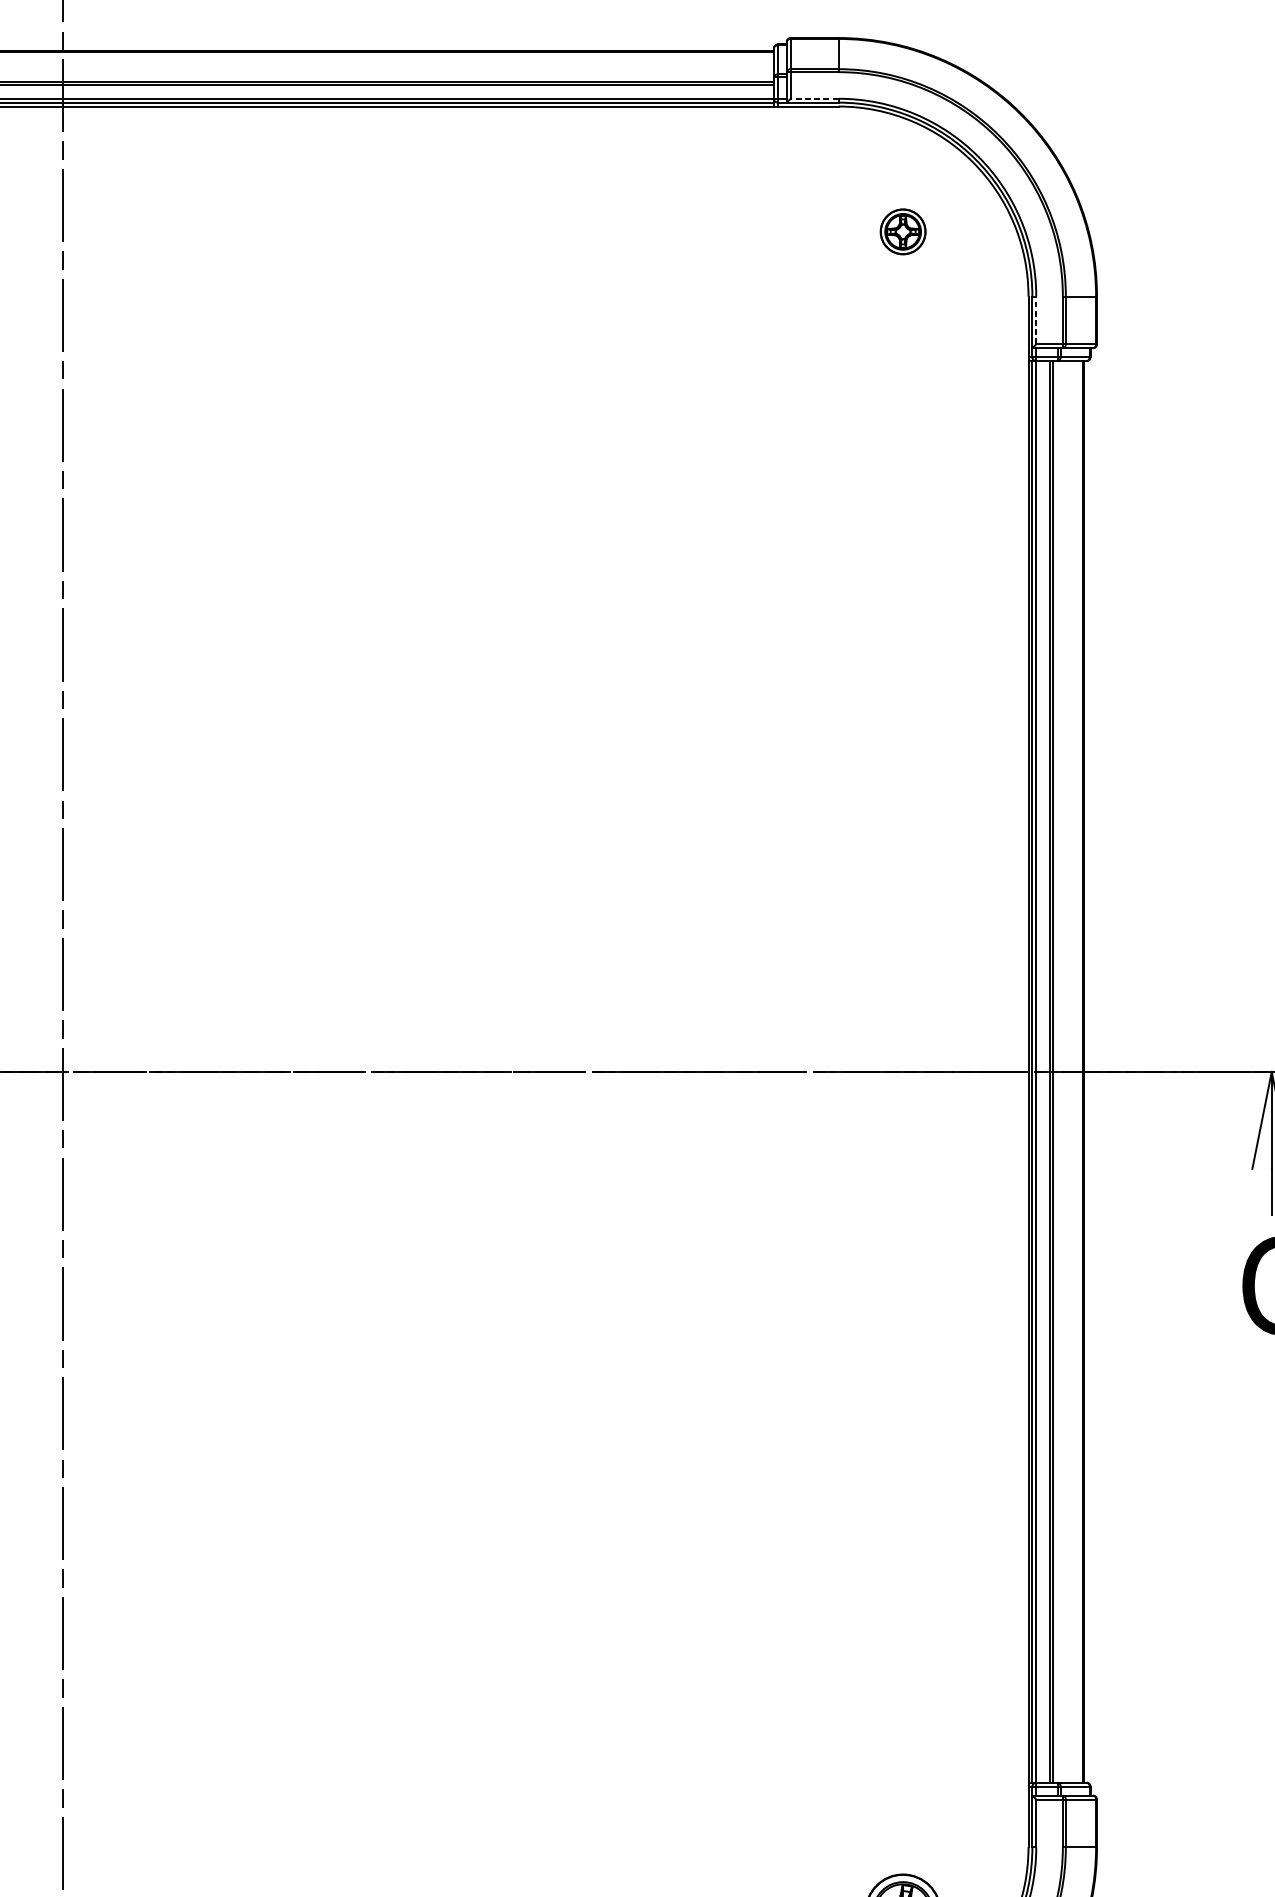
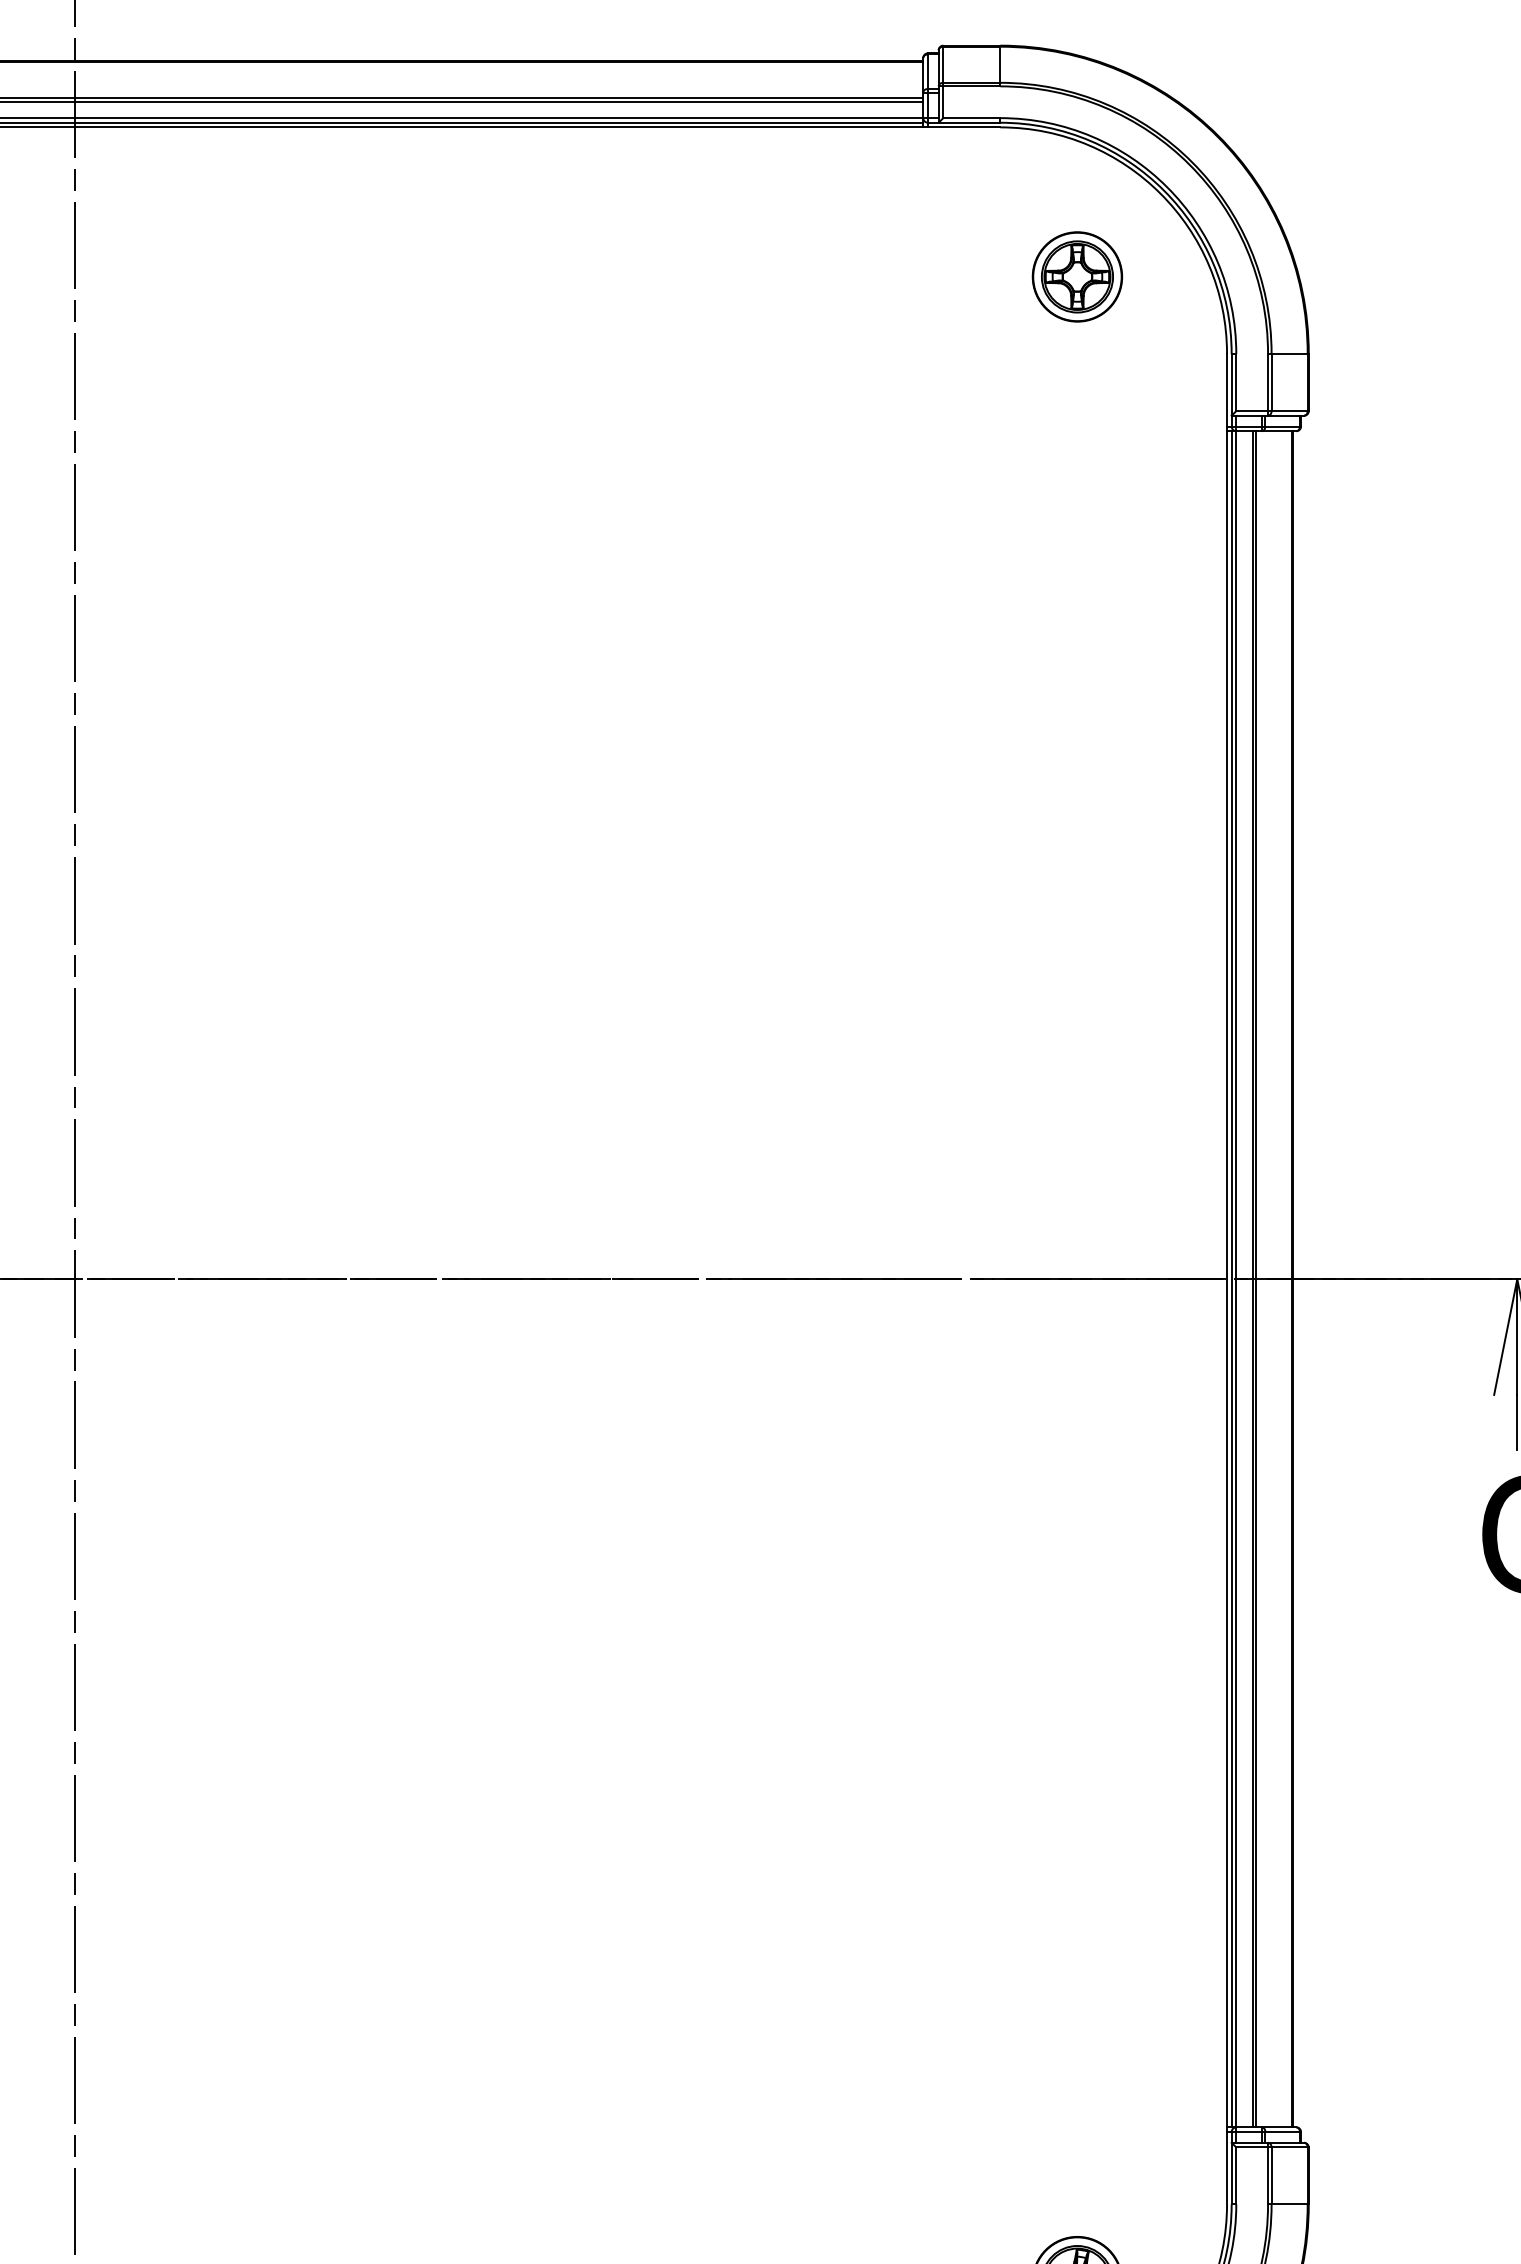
line: (814, 99) -> (971, 118), dashed -> solid
part: (903, 231) -> (1077, 276), size x1.67
line: (1036, 320) -> (1236, 382), dashed -> solid

